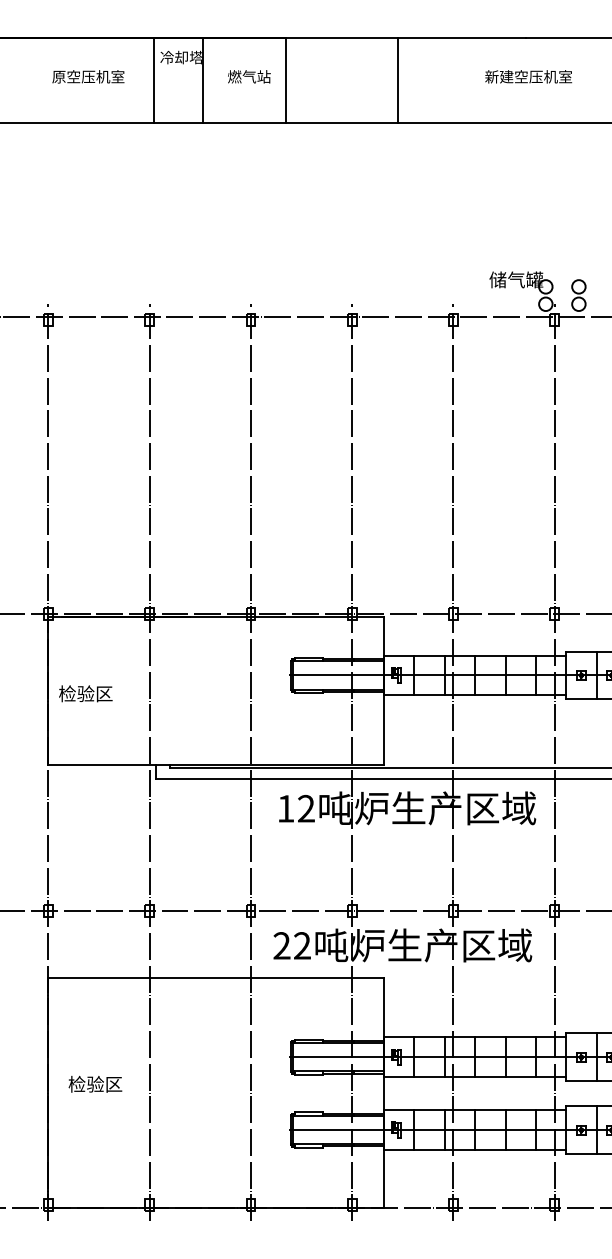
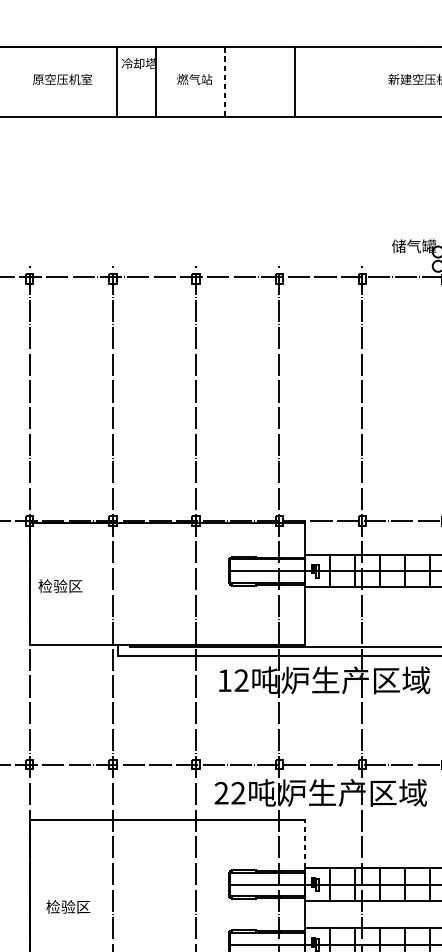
line: (397, 79) -> (294, 81), moved
line: (286, 80) -> (225, 82), solid -> dashed
line: (384, 1007) -> (305, 843), solid -> dashed

